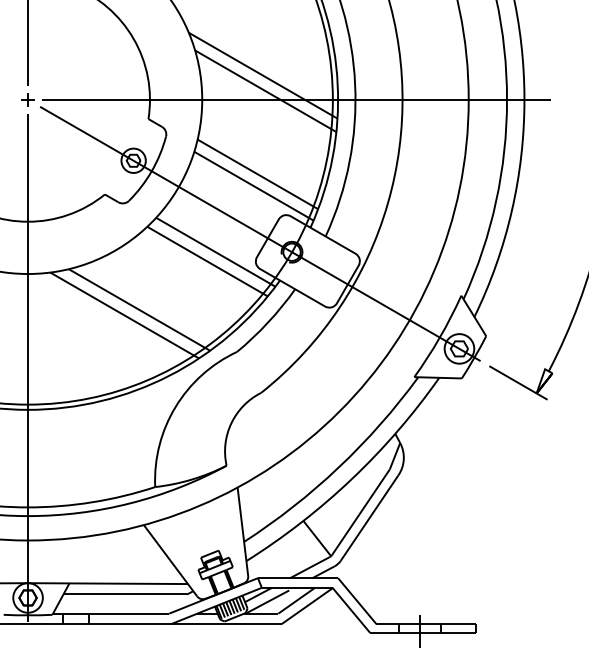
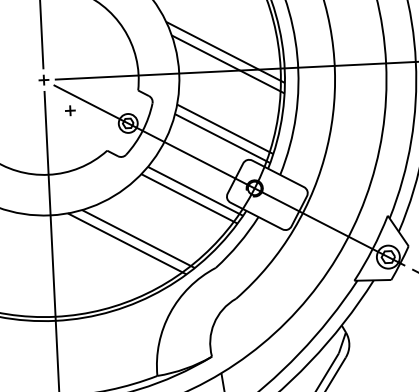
part: (59, 140) -> (69, 110), added

